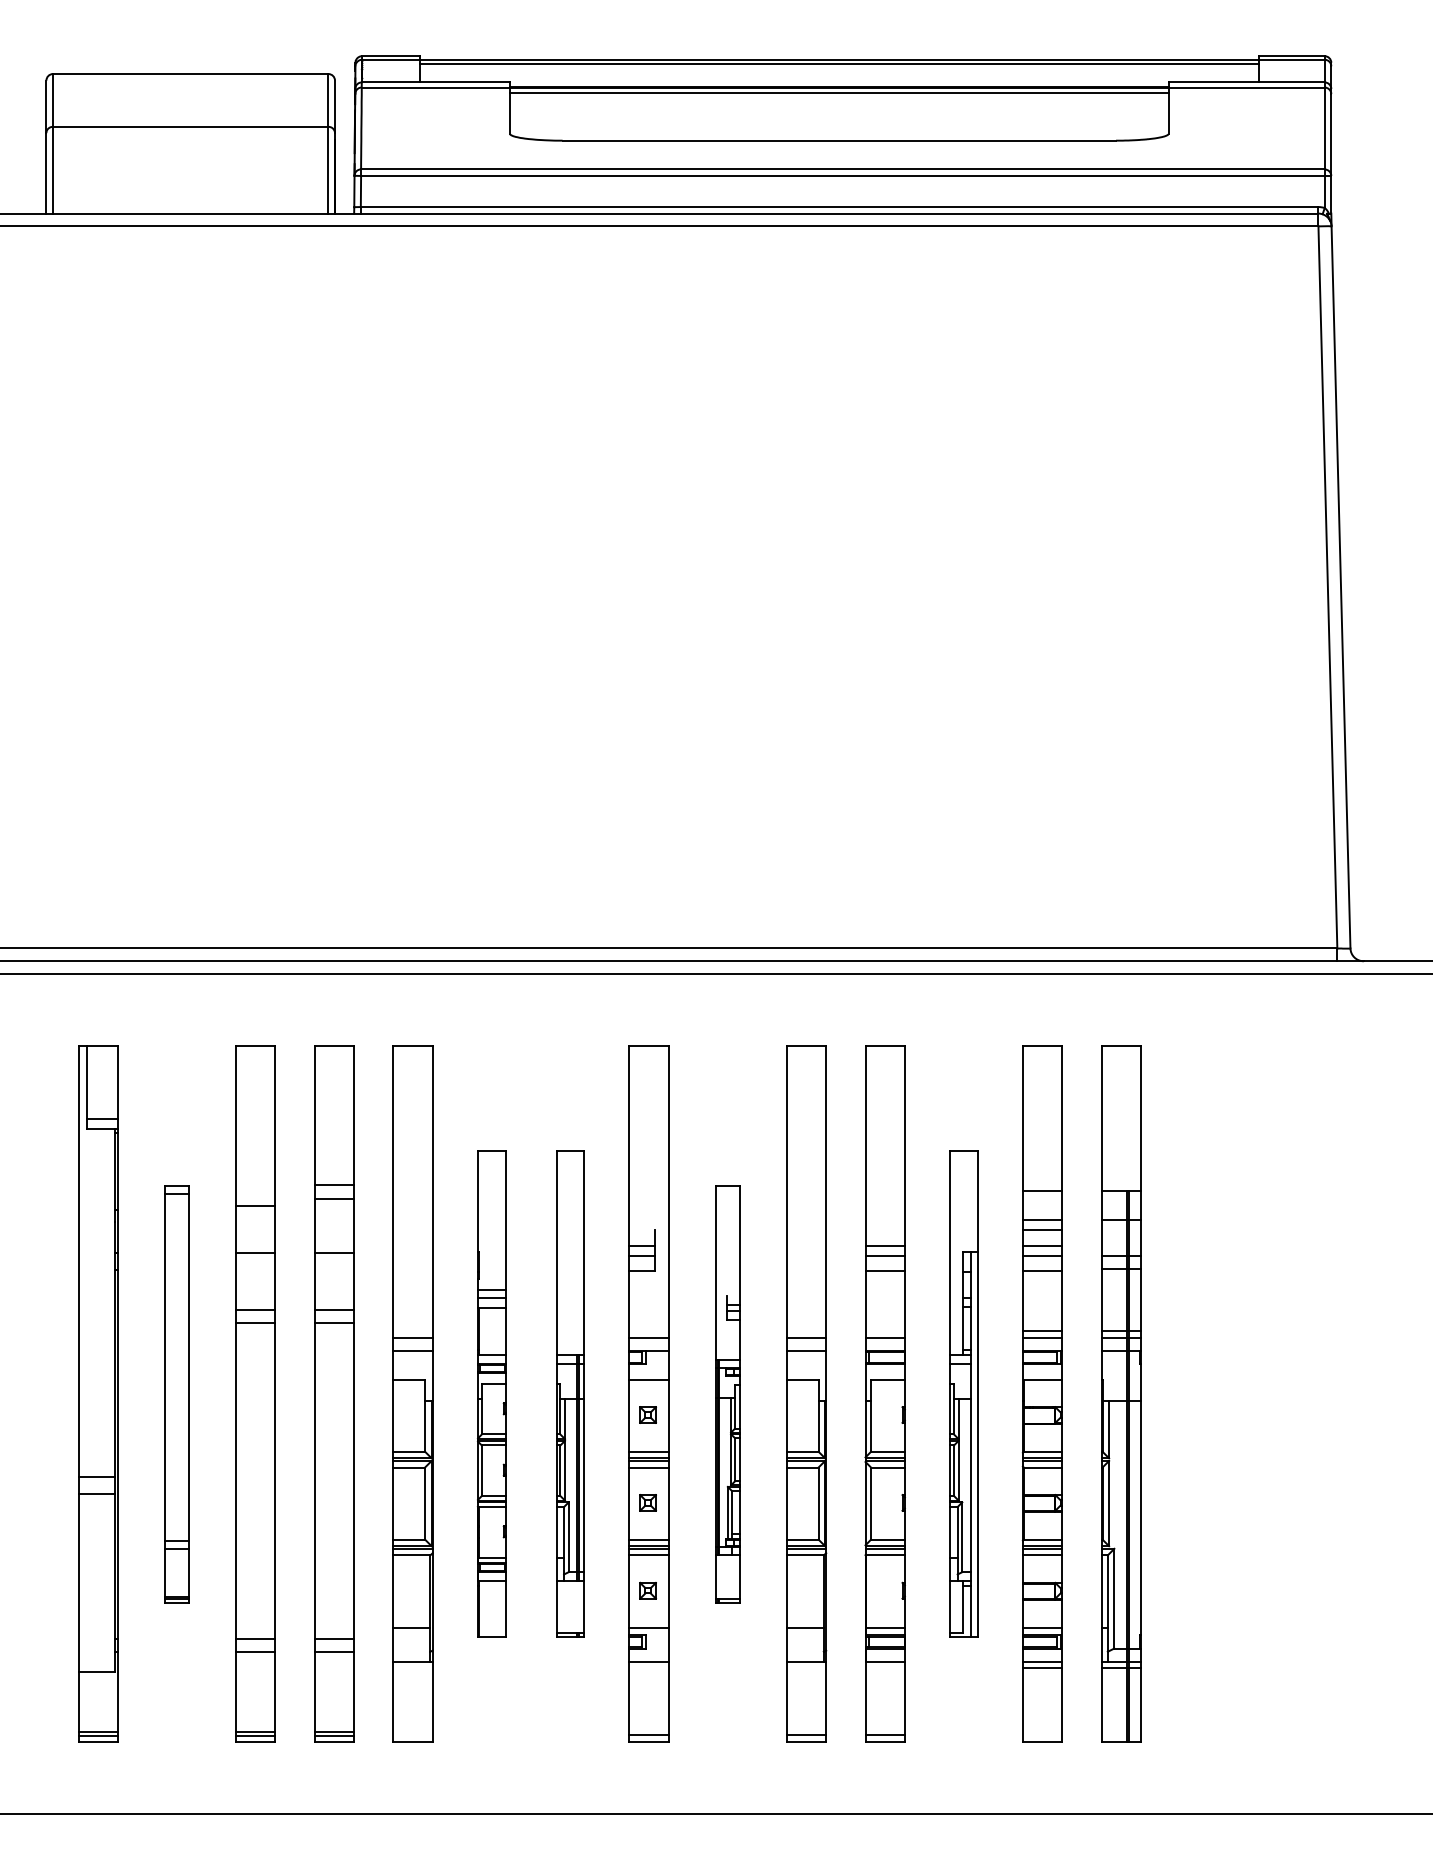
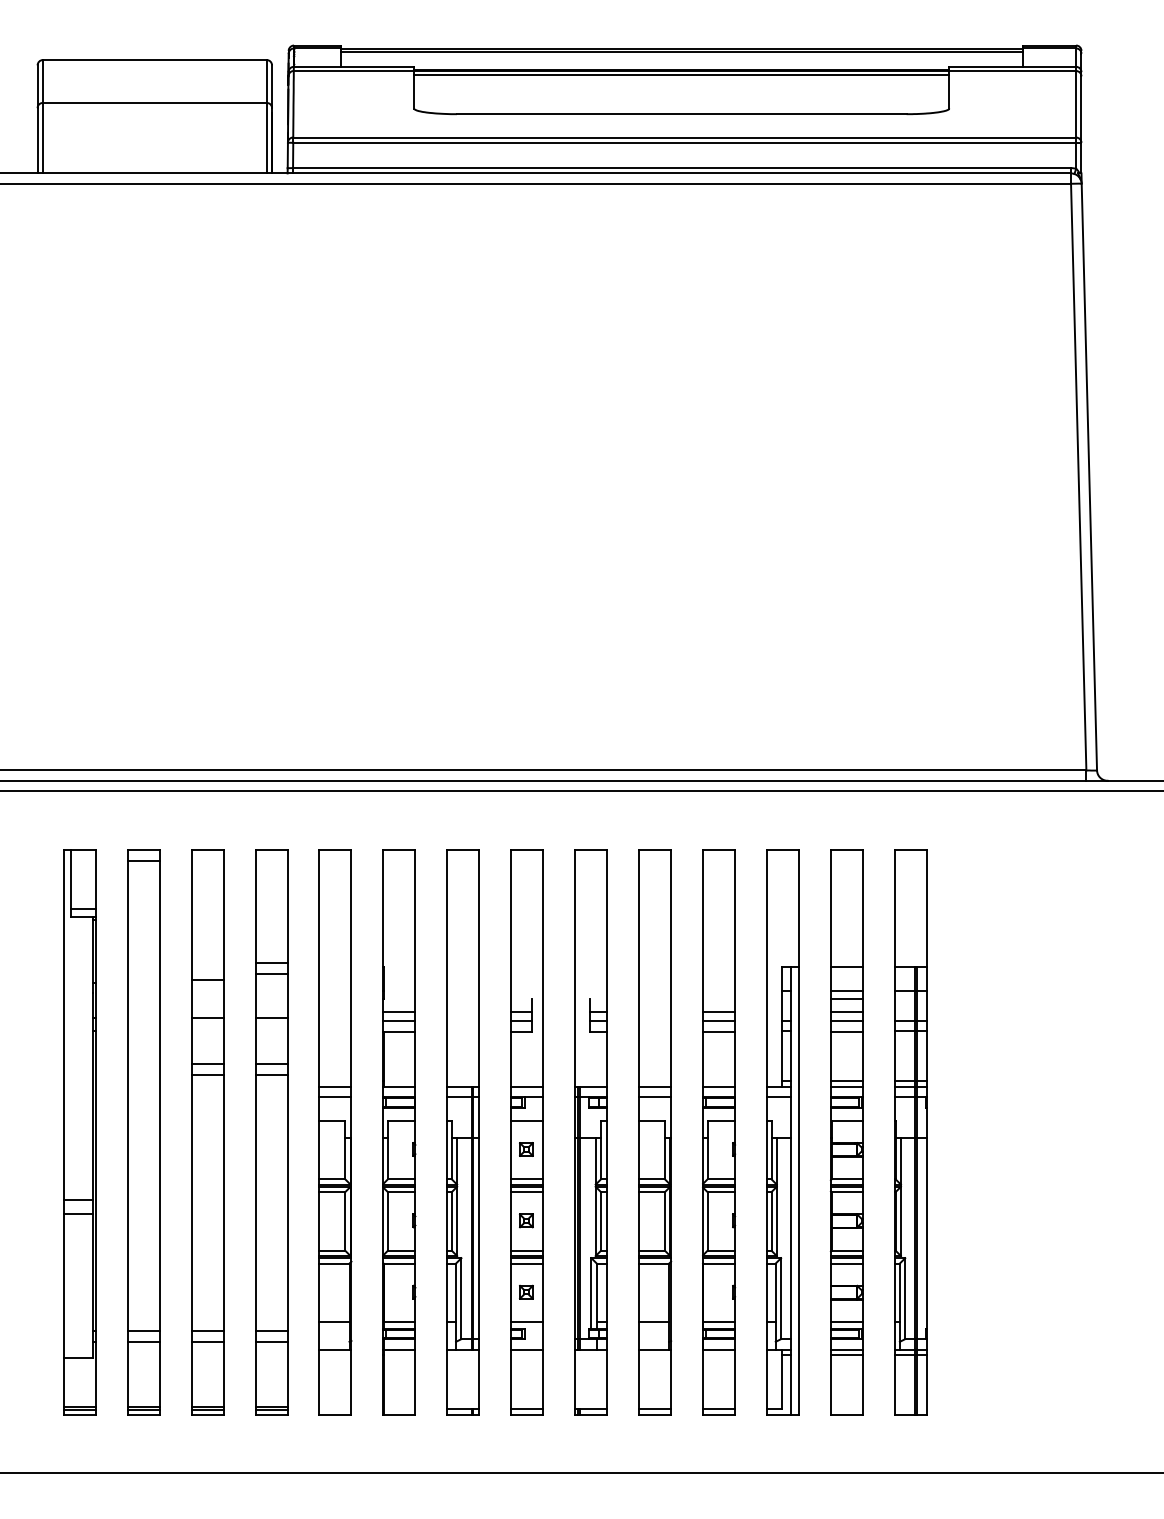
part: (176, 1394) -> (143, 1132), size x1.67
part: (491, 1394) -> (399, 1132), size x1.43
part: (569, 1394) -> (462, 1132), size x1.43
part: (726, 1394) -> (590, 1132), size x1.67
part: (963, 1394) -> (782, 1132), size x1.43

